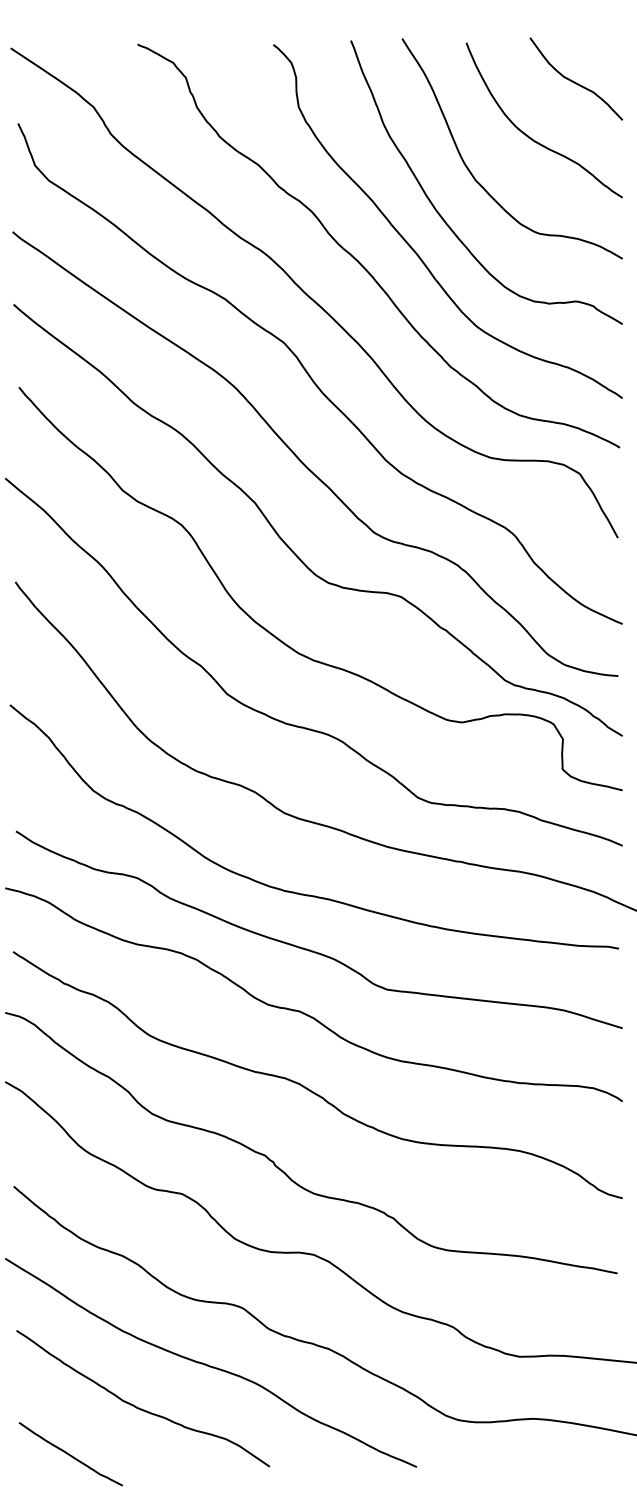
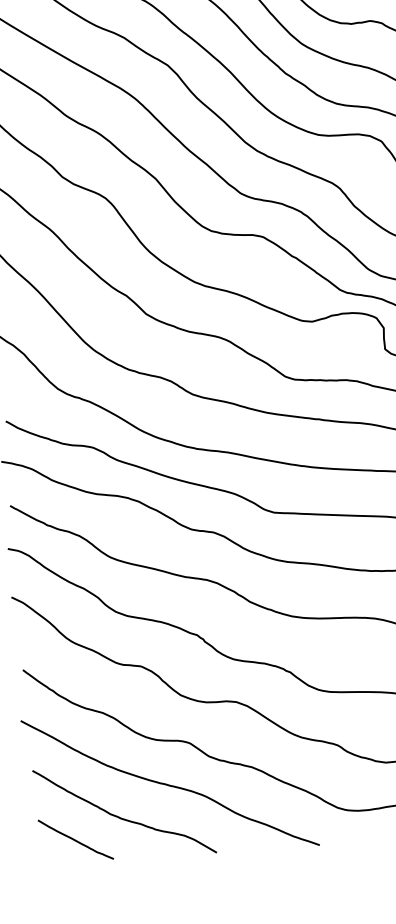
curve: (70, 1454) -> (75, 839), moved

